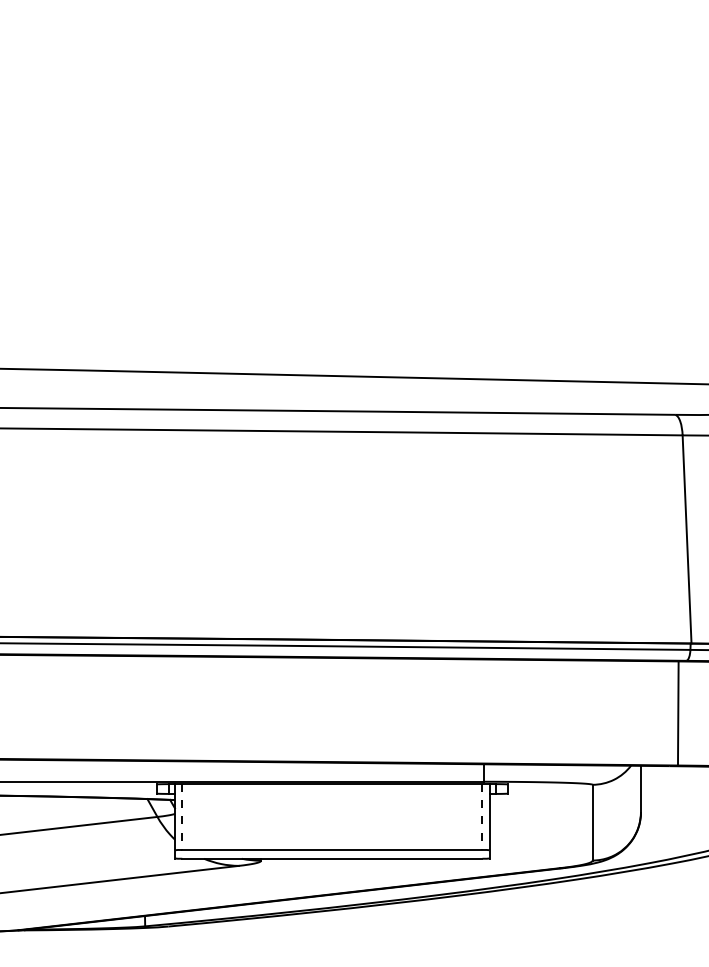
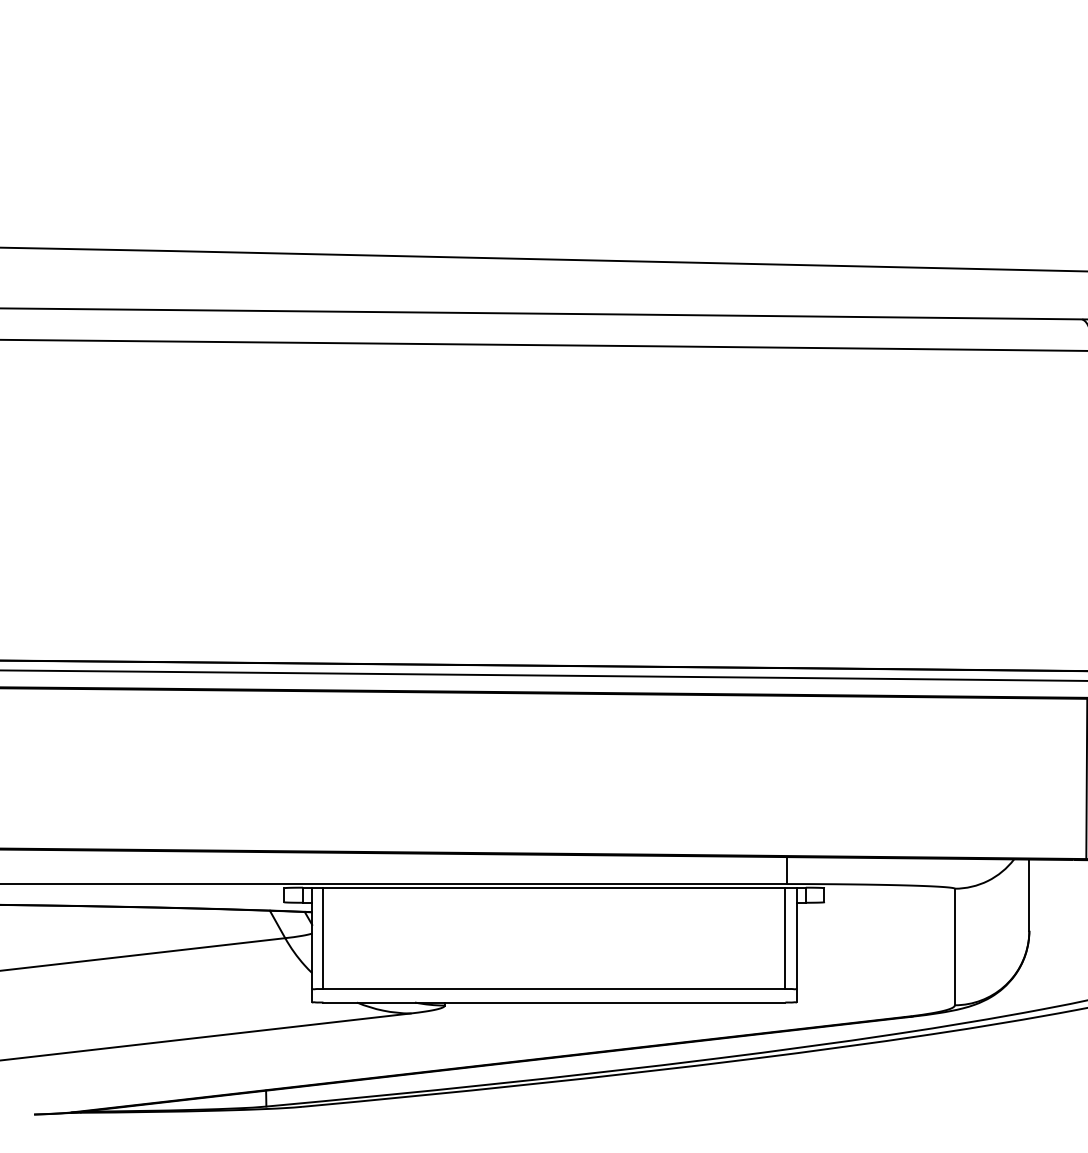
line: (182, 817) -> (323, 939), dashed -> solid
line: (482, 817) -> (785, 939), dashed -> solid

